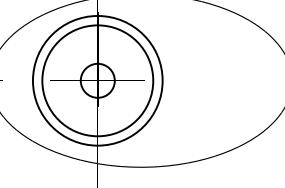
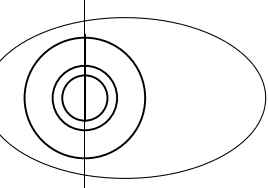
circle: (97, 80) -> (84, 97), size x0.62
circle: (97, 80) -> (84, 97), size x1.43

